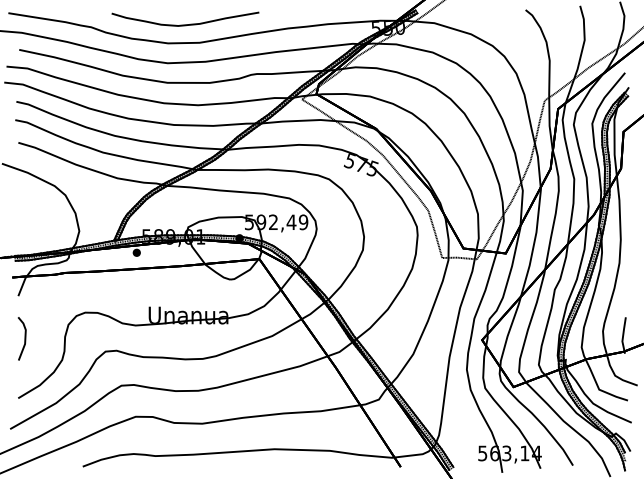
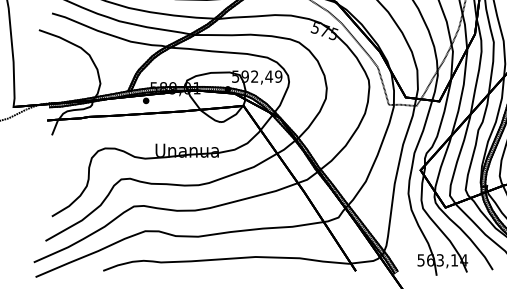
line: (24, 338) -> (56, 168), removed

